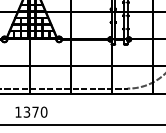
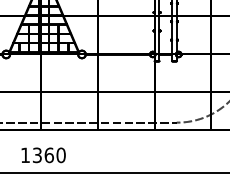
text: (35, 111) -> (49, 154), 1370 -> 1360

